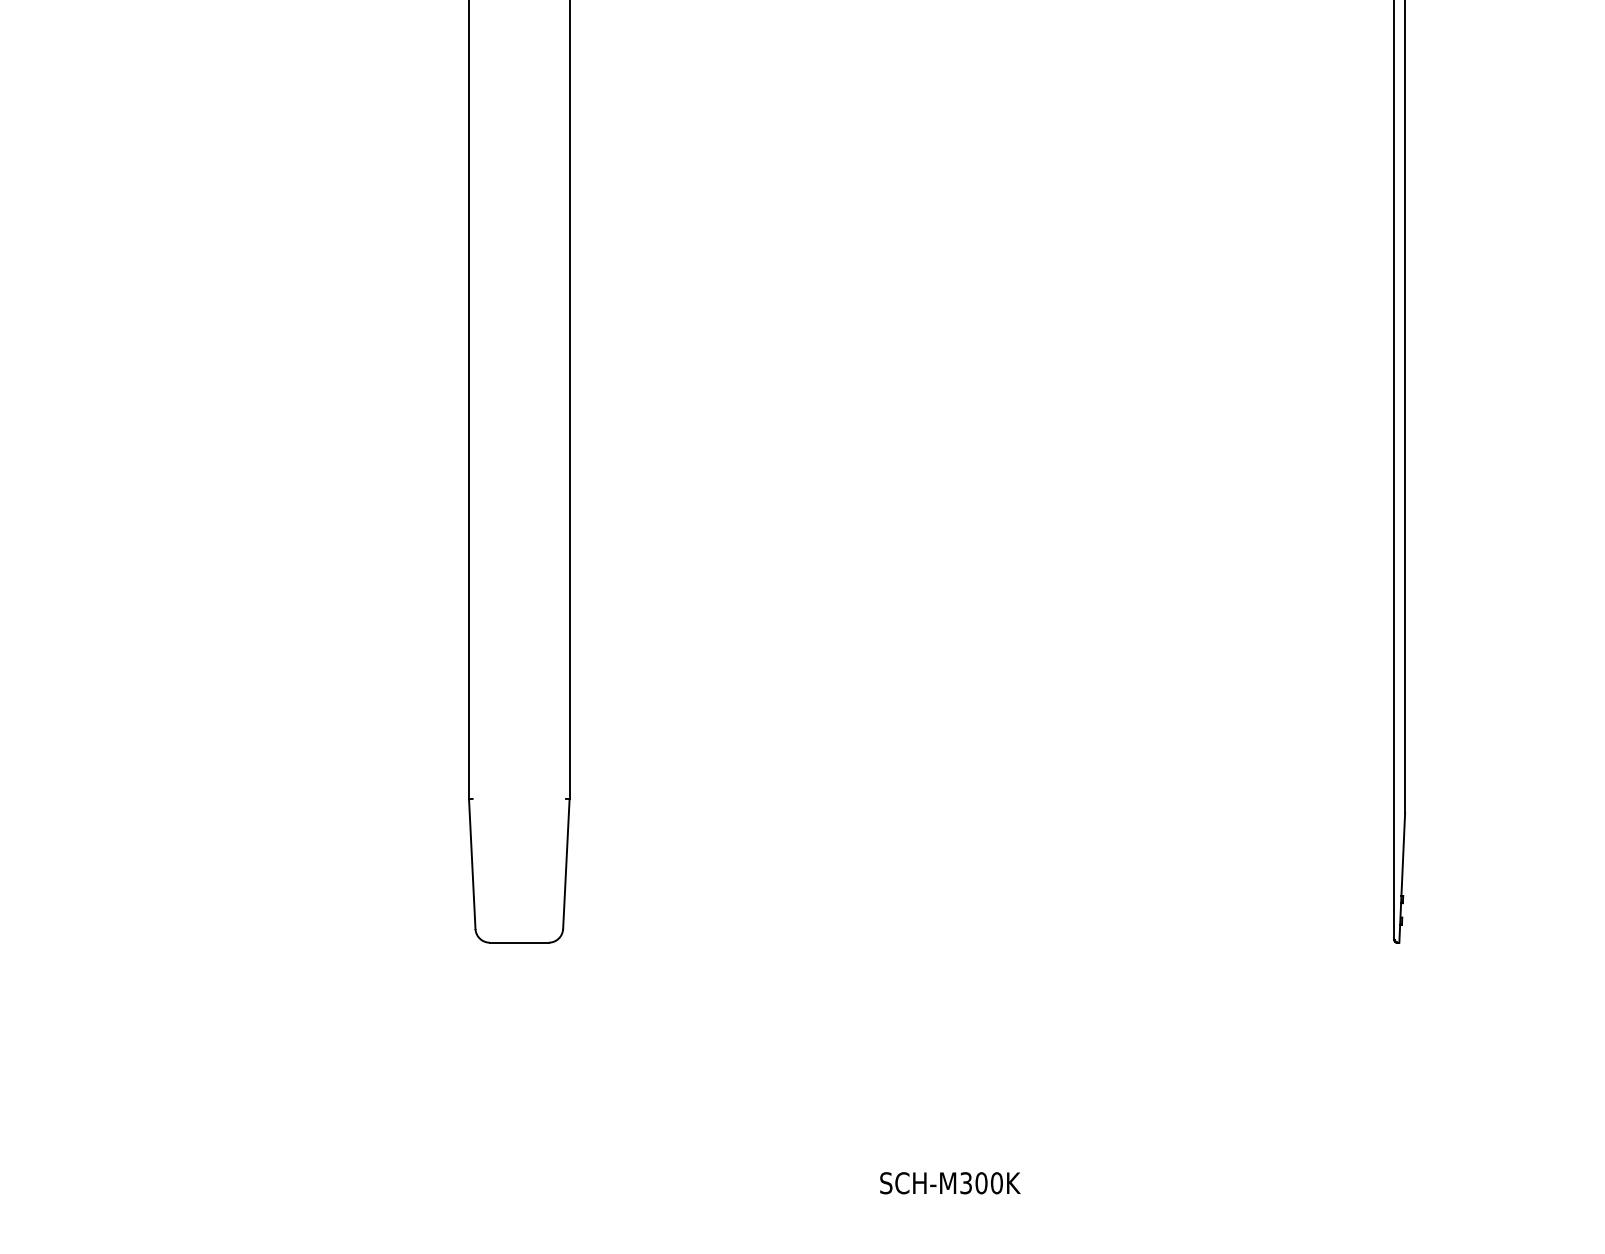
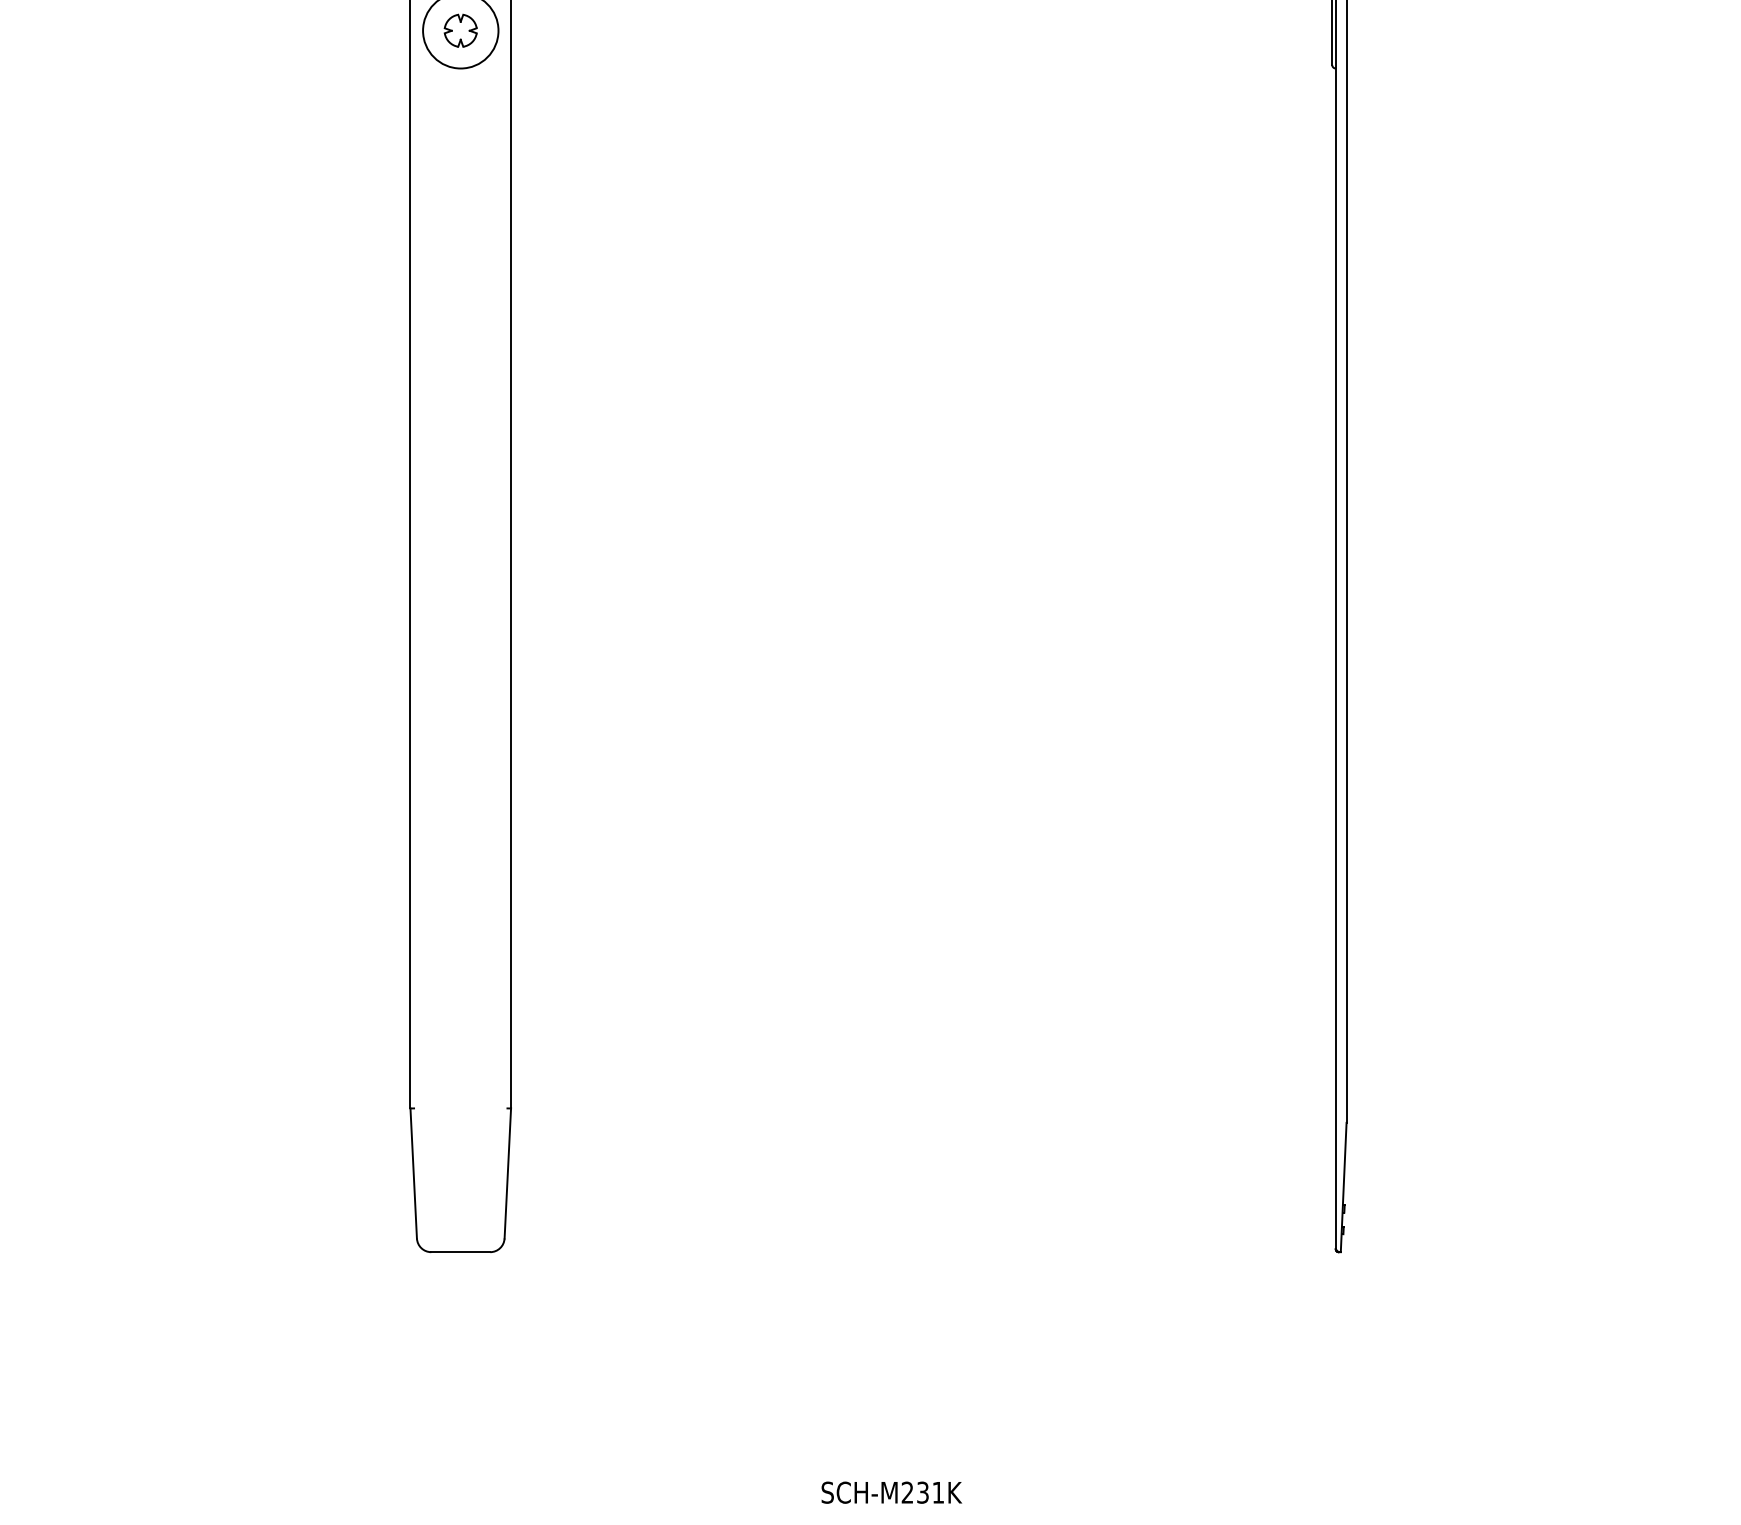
text: (981, 1183) -> (922, 1492), SCH-M300K -> SCH-M231K

